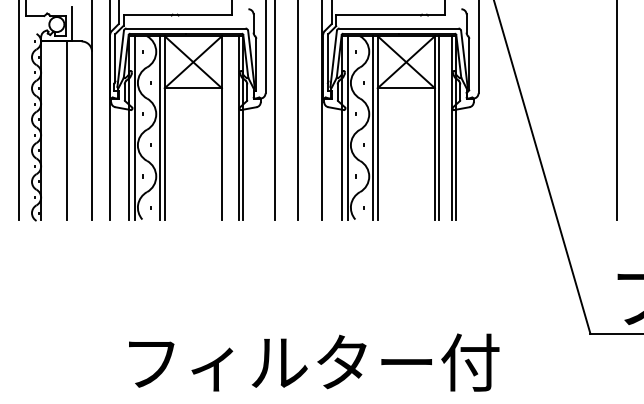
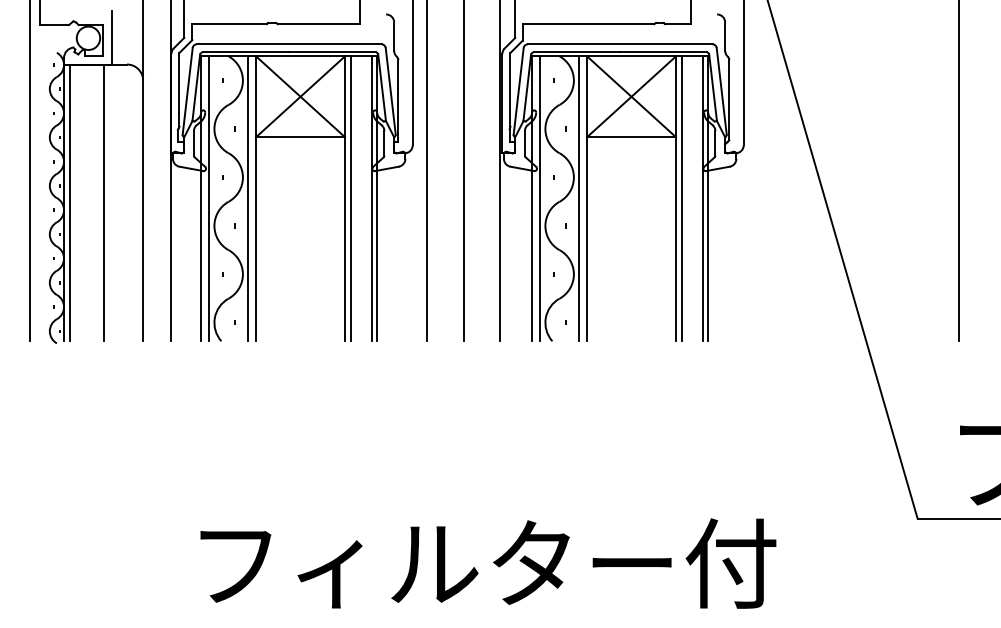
line: (225, 127) -> (350, 198), added
line: (45, 130) -> (70, 202), added

